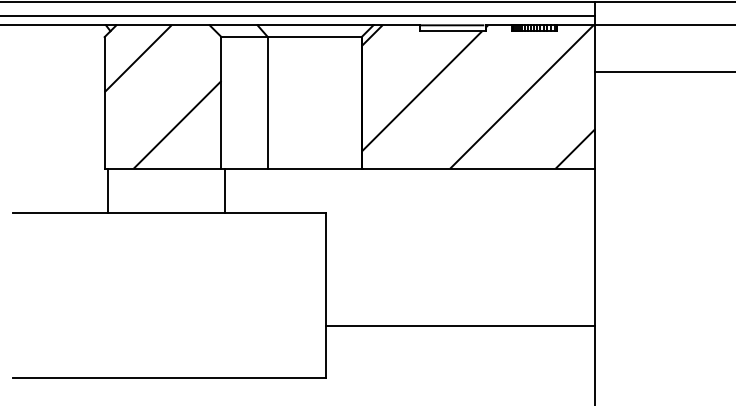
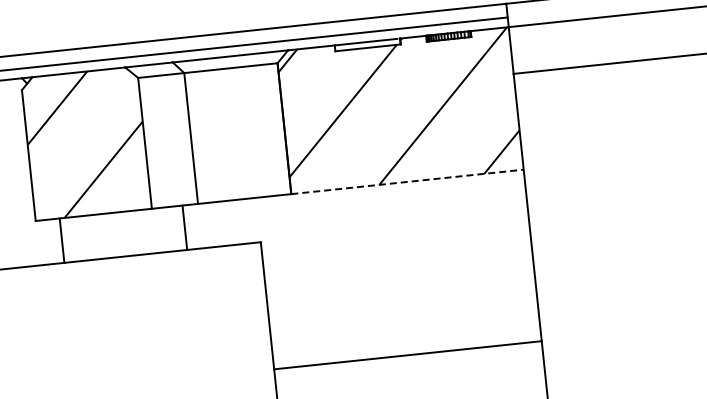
line: (478, 168) -> (407, 181), solid -> dashed
line: (107, 190) -> (61, 240), moved
line: (225, 190) -> (185, 227), moved
line: (460, 326) -> (407, 355), moved

